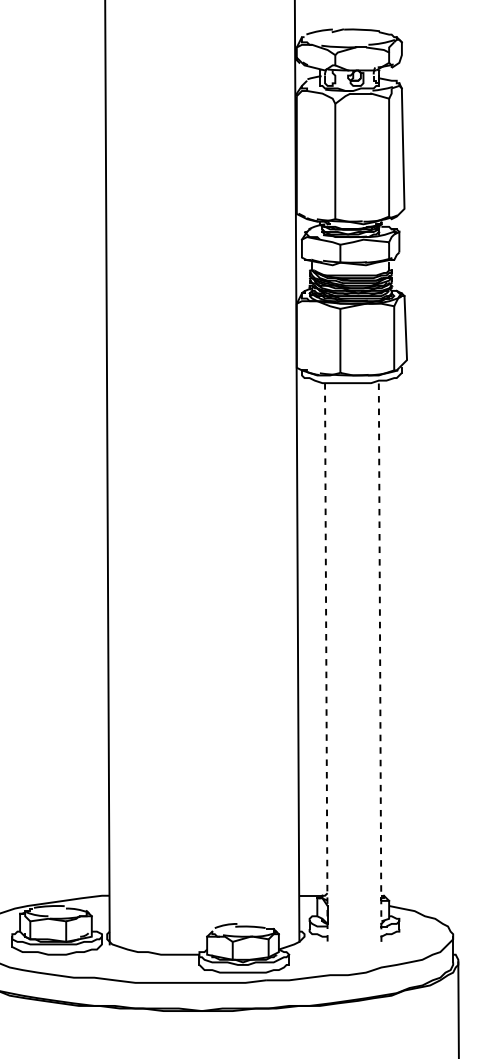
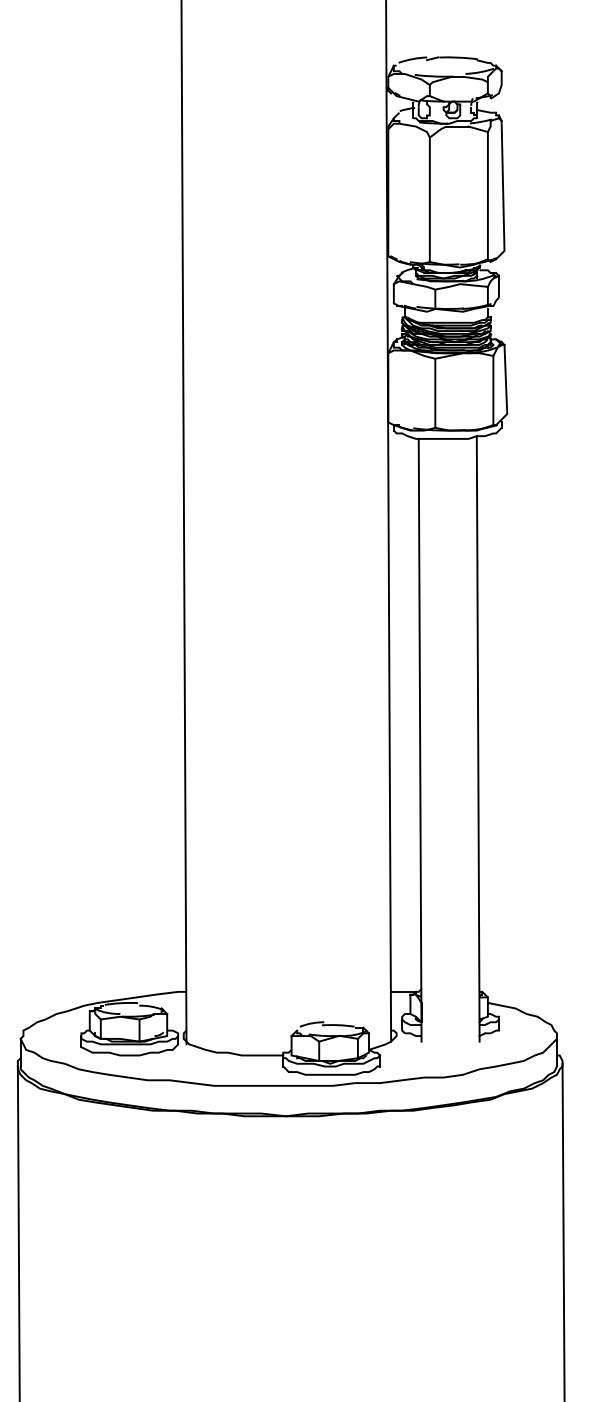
line: (380, 660) -> (478, 738), dashed -> solid
line: (326, 662) -> (420, 740), dashed -> solid

